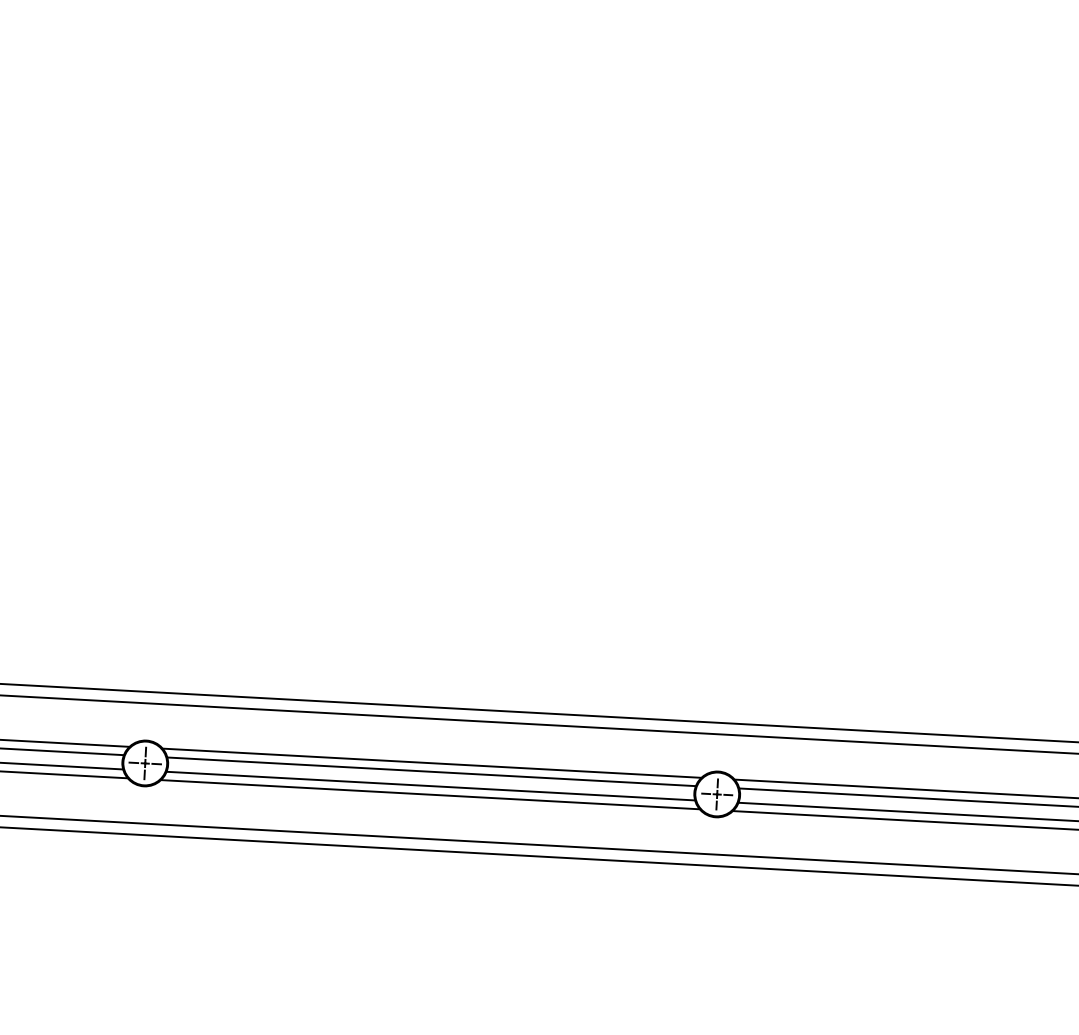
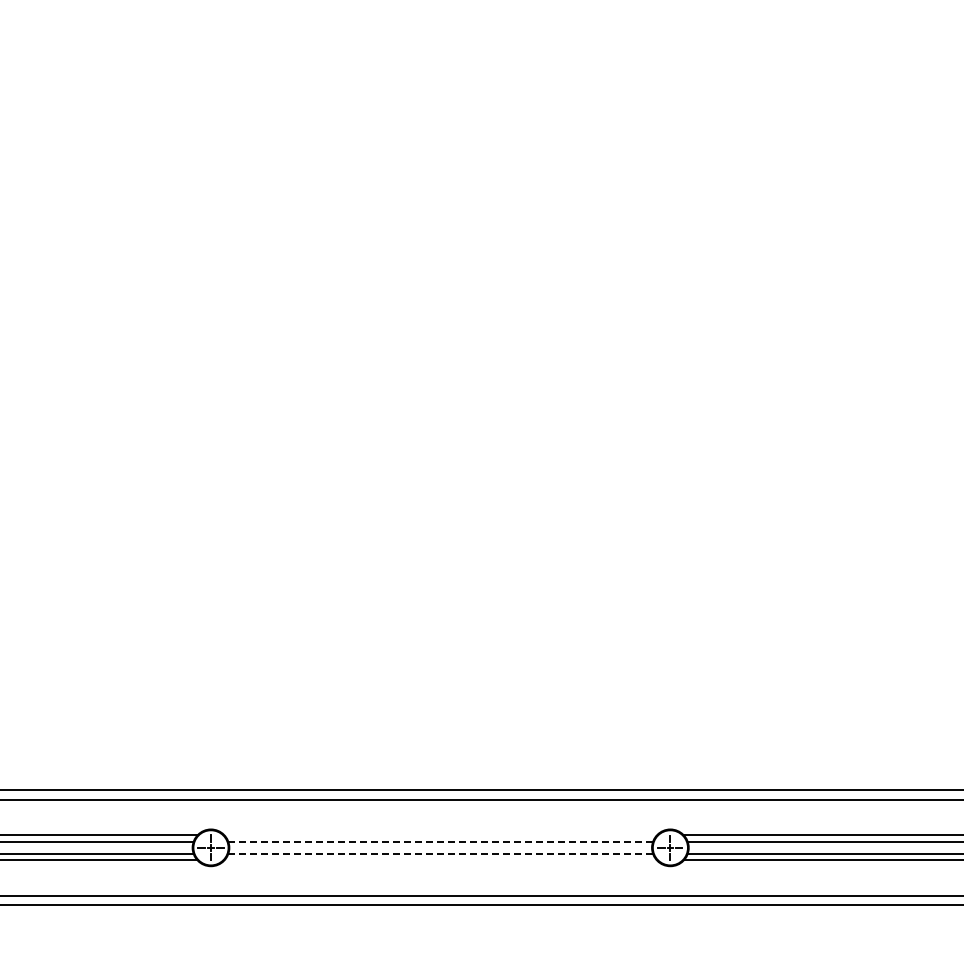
line: (431, 763) -> (440, 835), removed
line: (432, 772) -> (441, 842), solid -> dashed
line: (431, 786) -> (441, 853), solid -> dashed
line: (430, 794) -> (440, 860), removed

